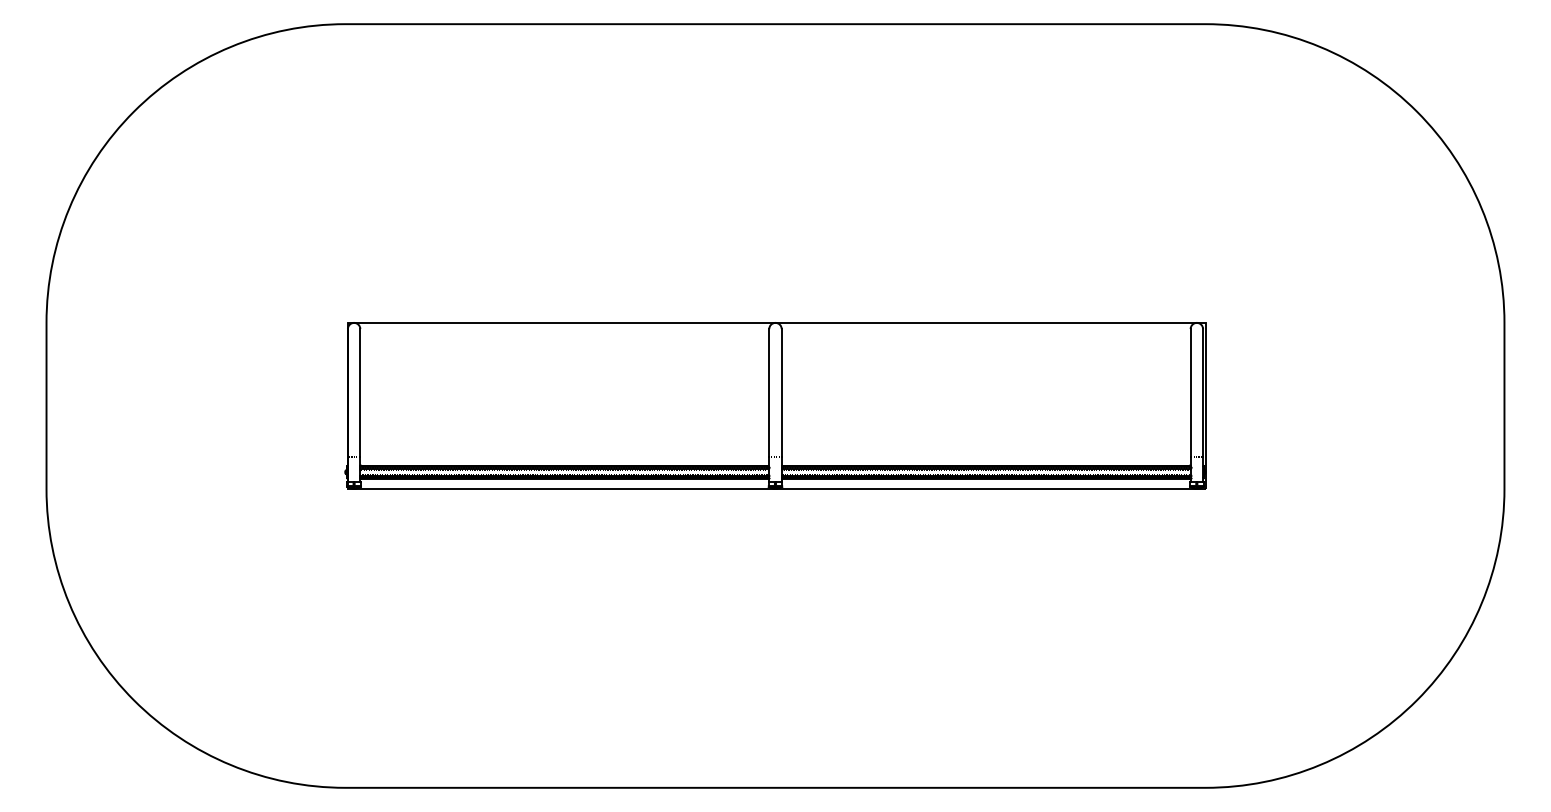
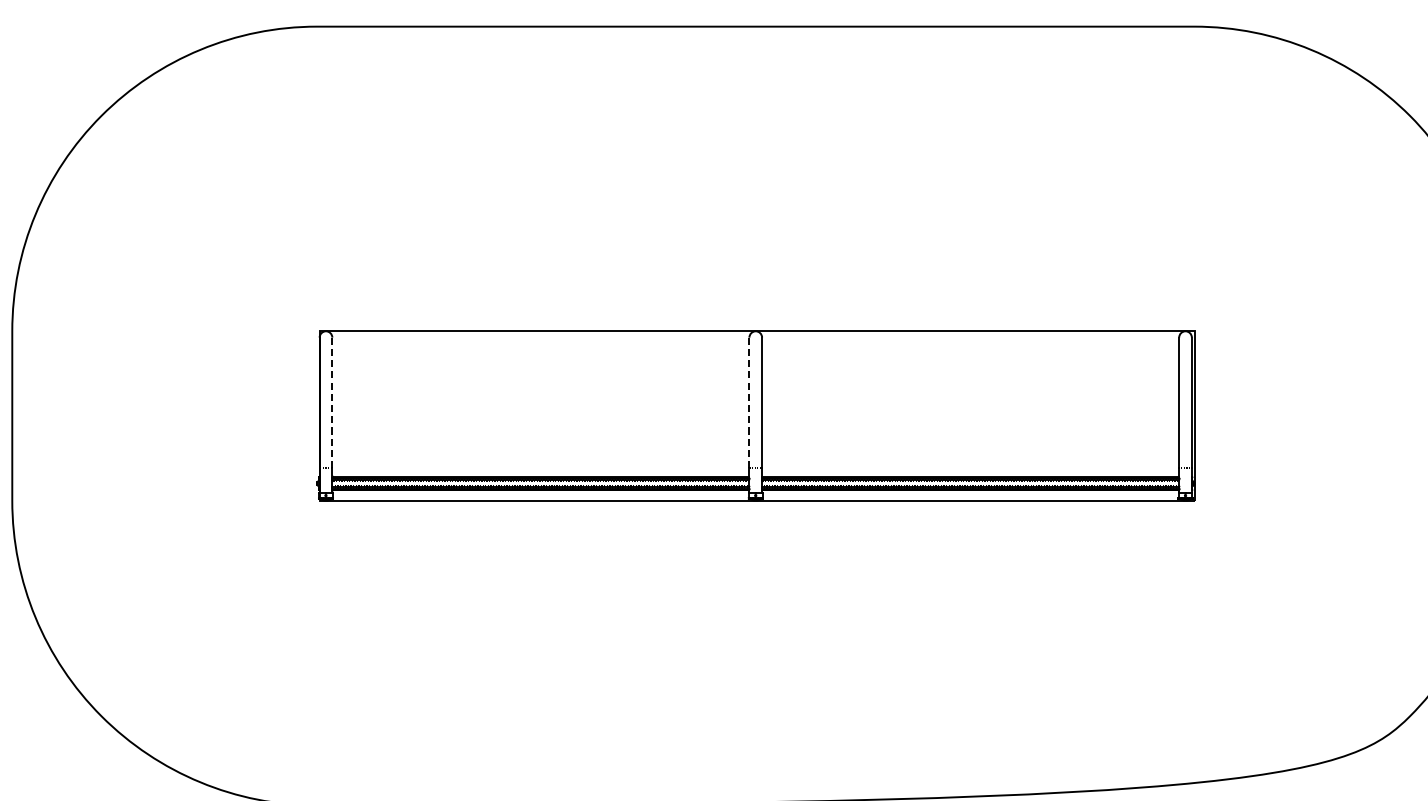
line: (360, 392) -> (332, 402), solid -> dashed
line: (769, 393) -> (749, 403), solid -> dashed

